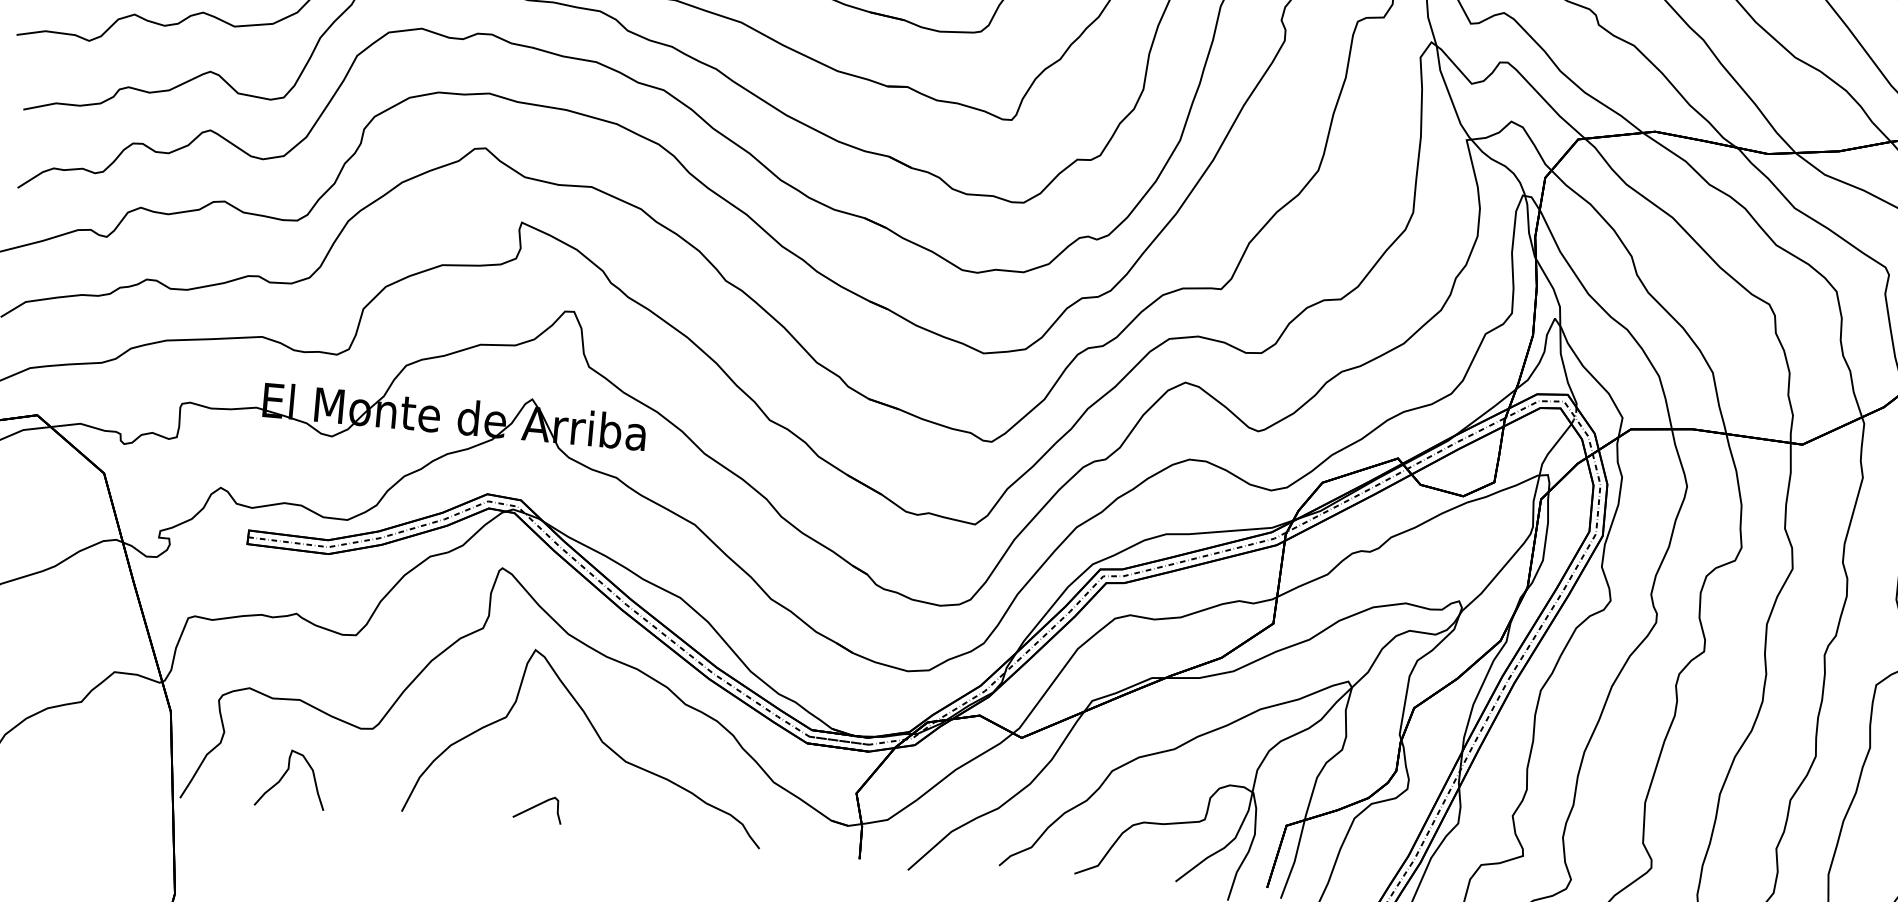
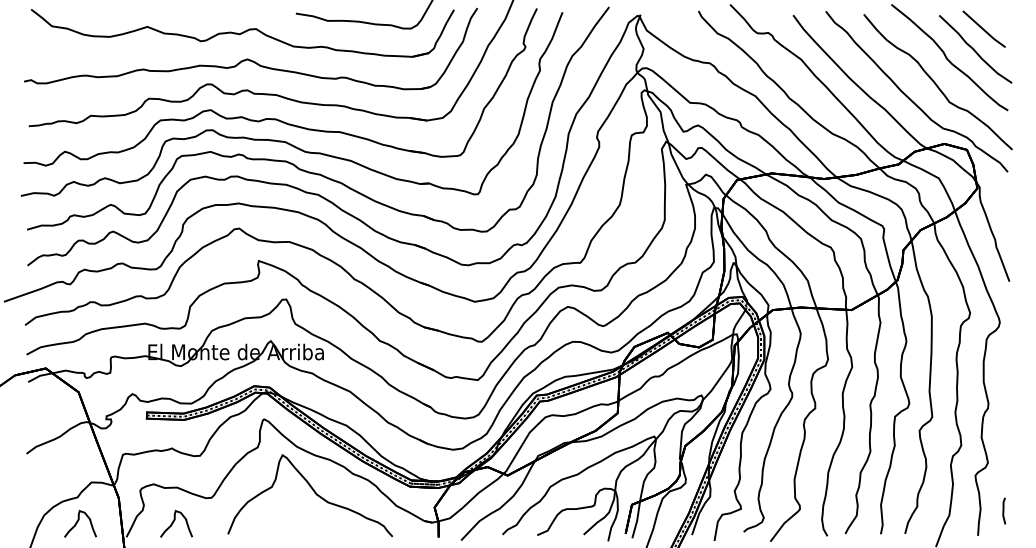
curve: (78, 754) -> (78, 521), added
curve: (536, 806) -> (289, 526), removed

